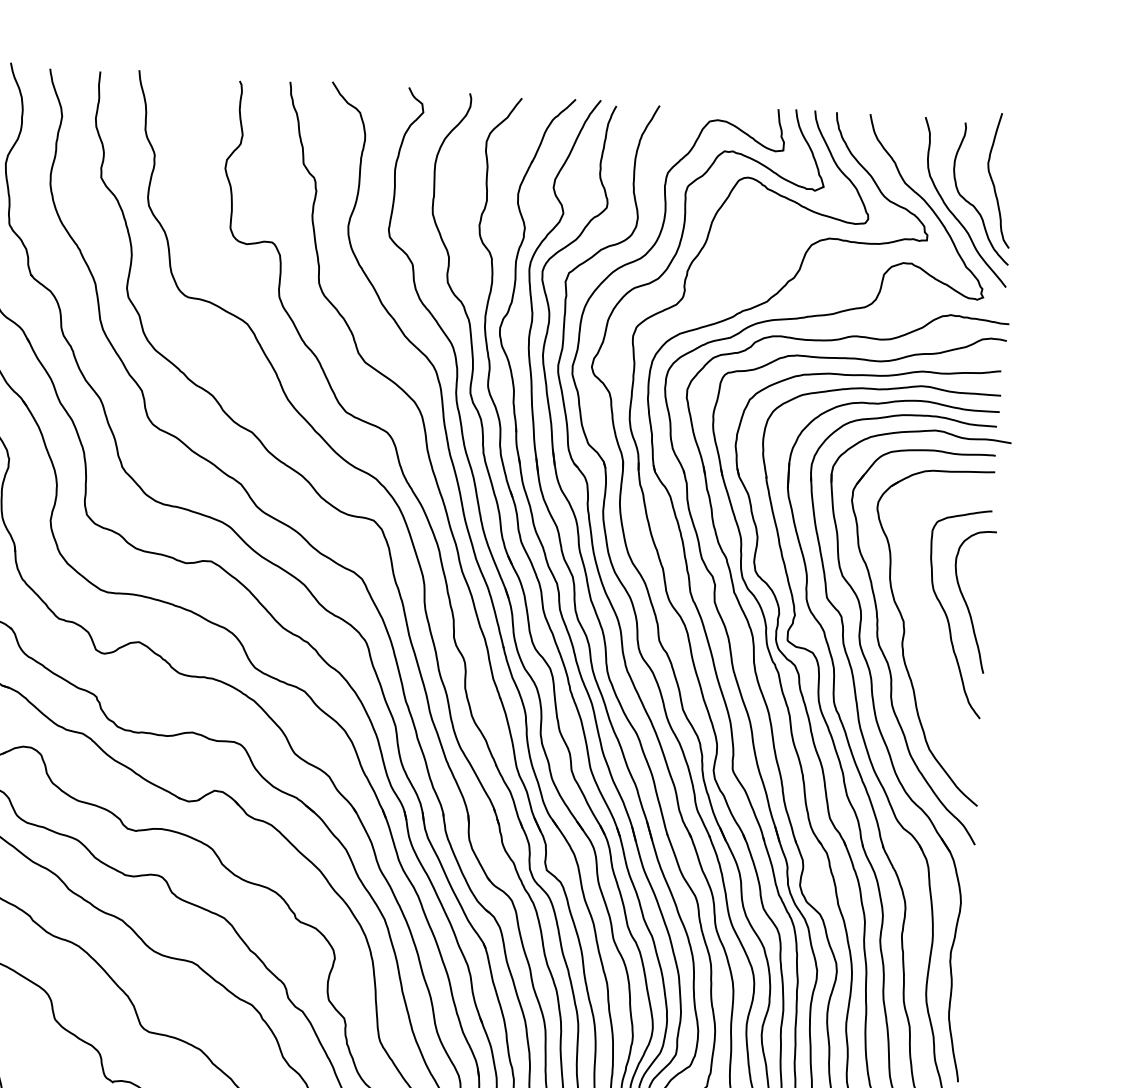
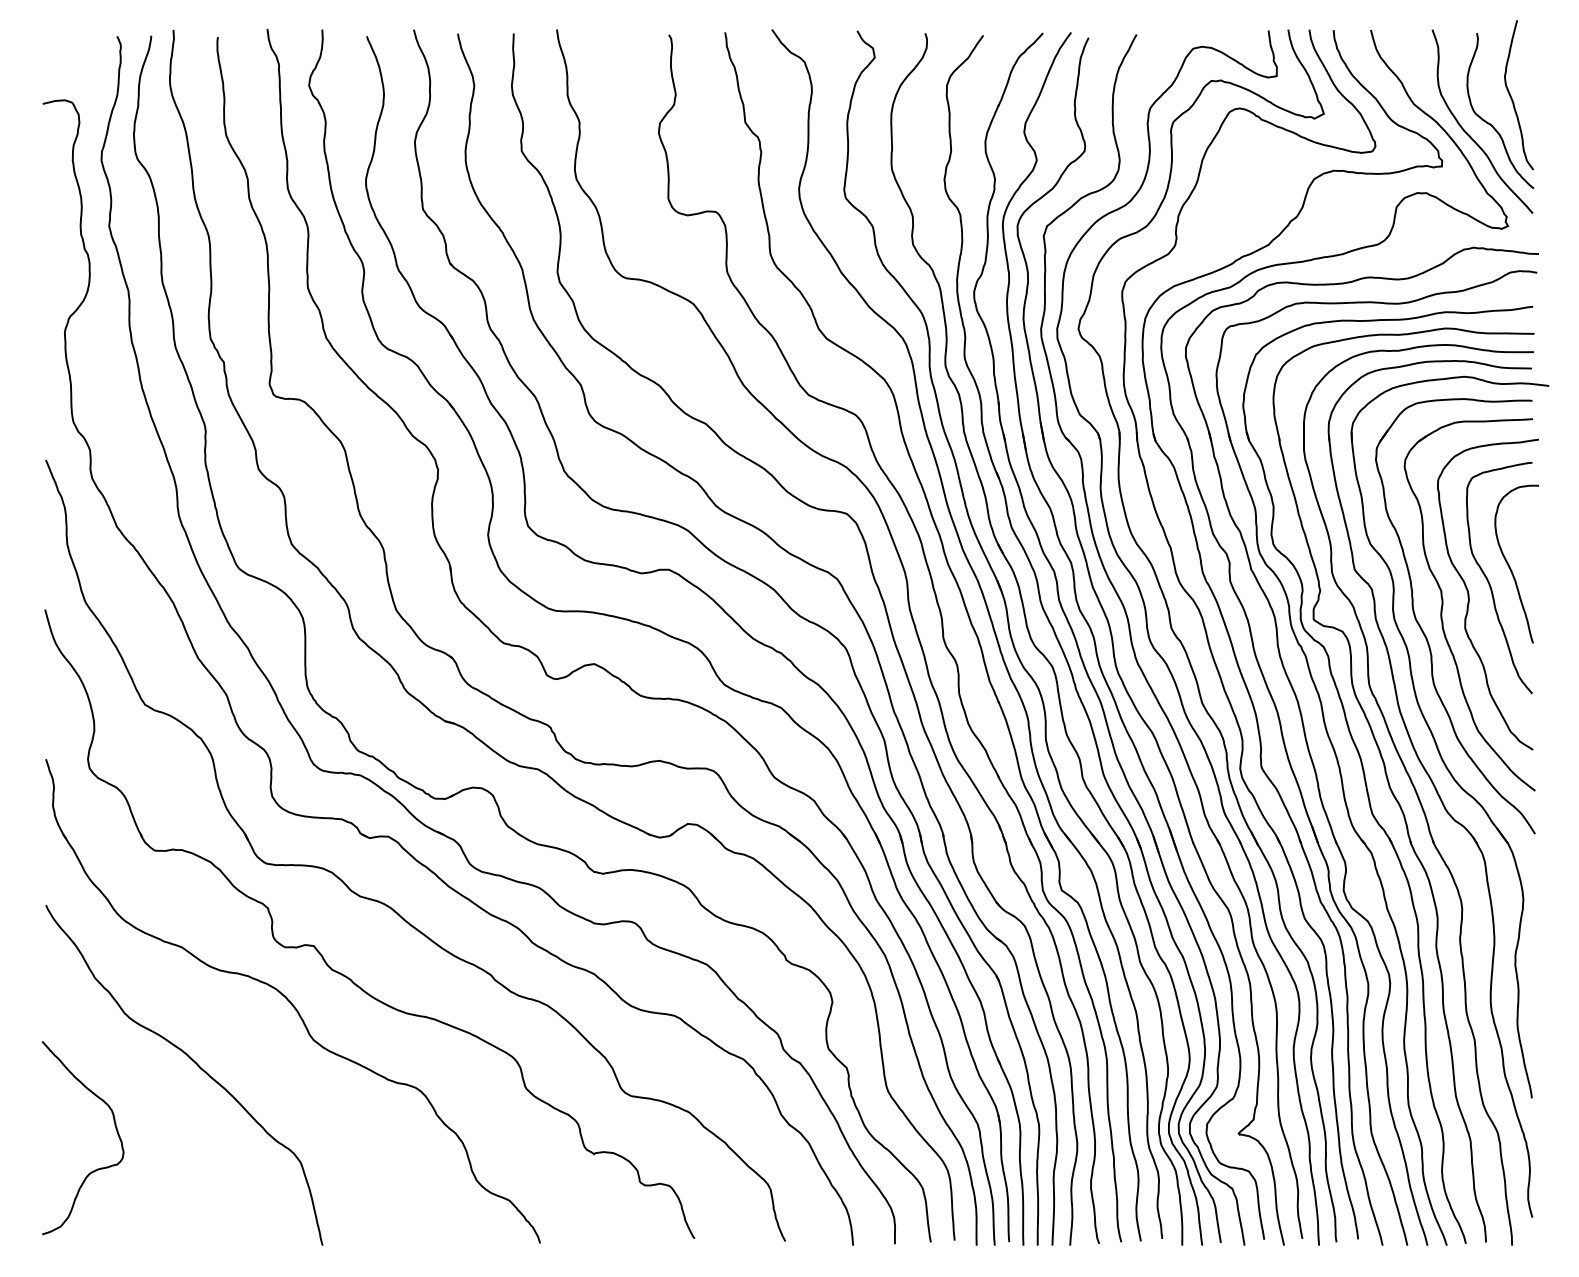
curve: (928, 626) -> (1469, 594), added

